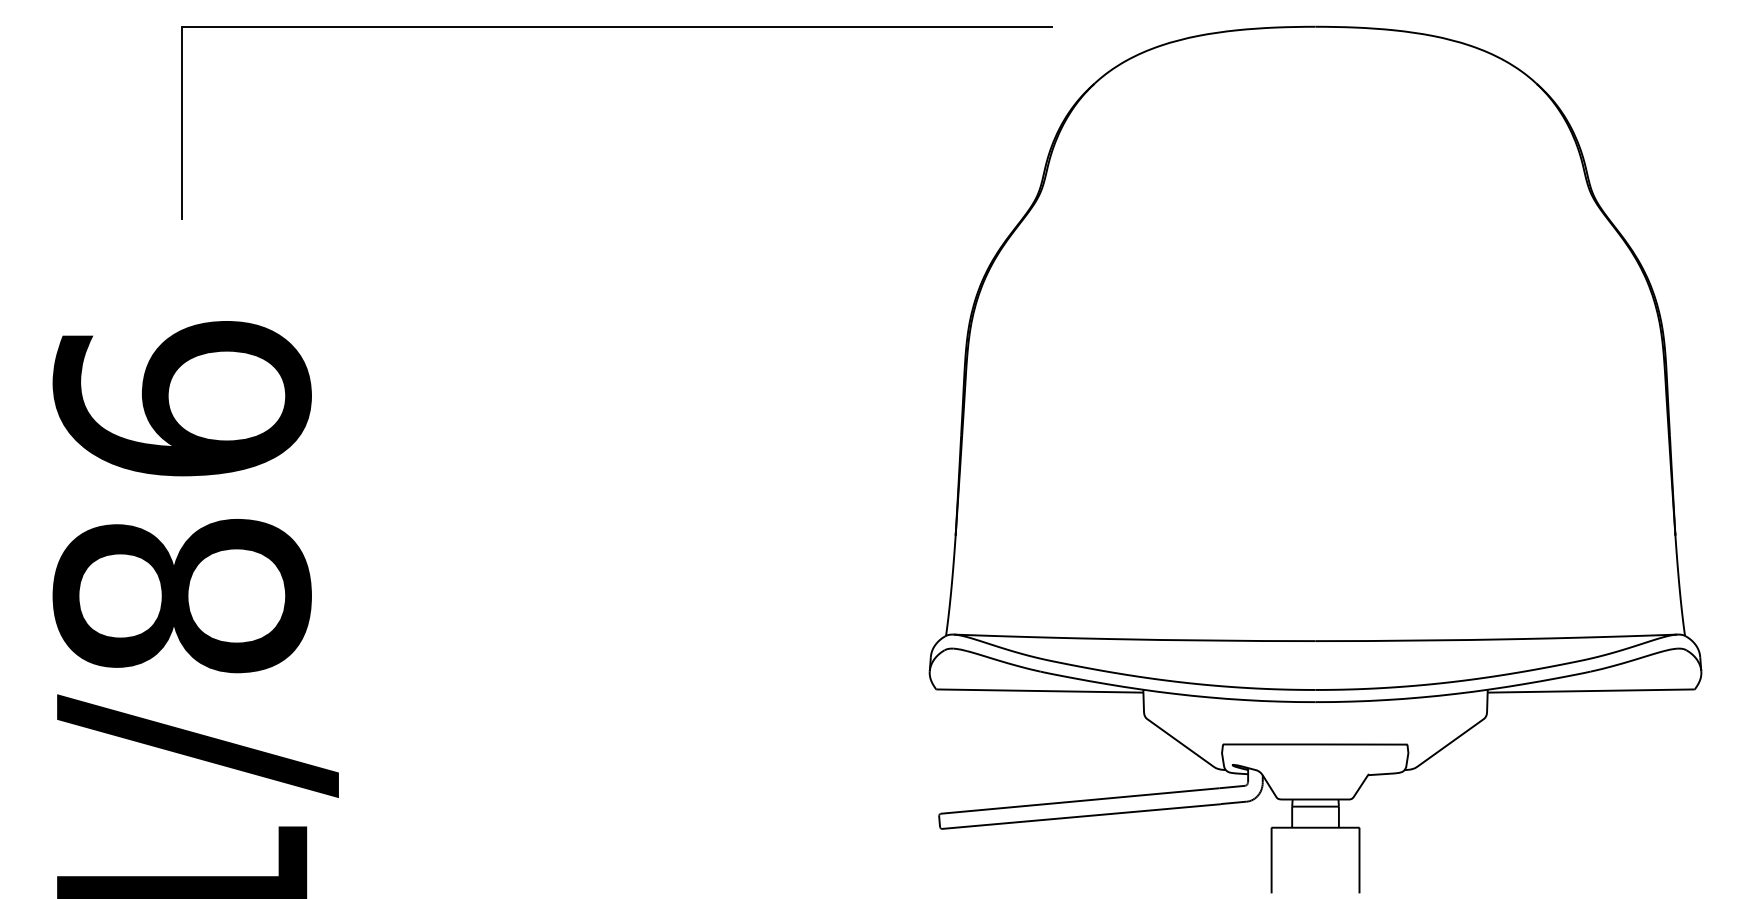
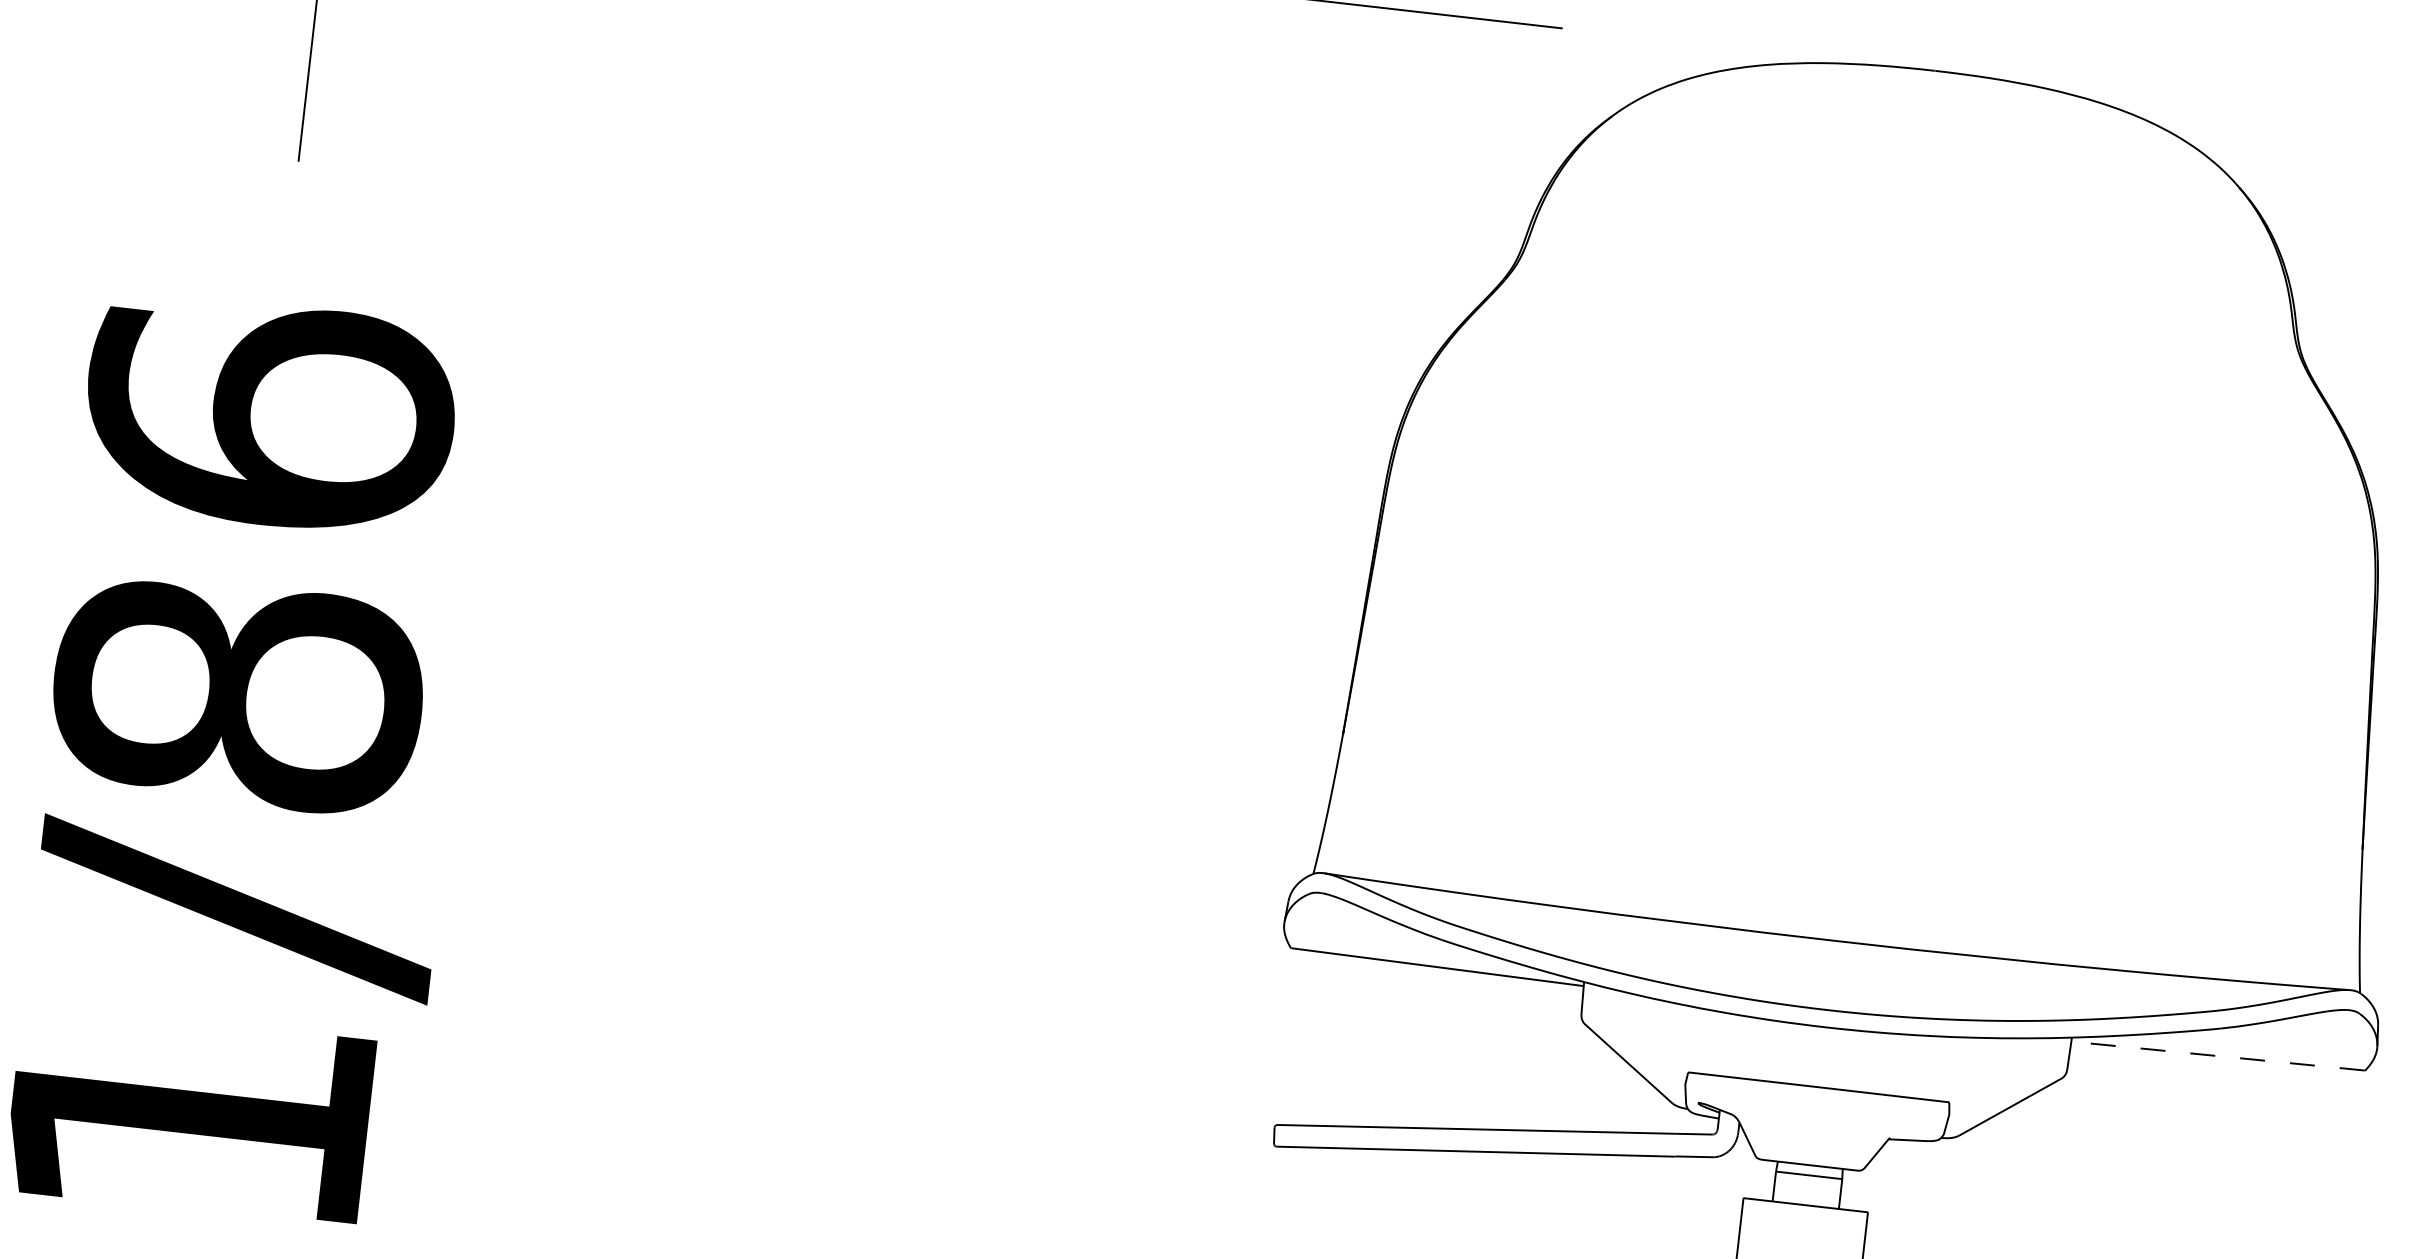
line: (1590, 691) -> (2217, 1056), solid -> dashed

